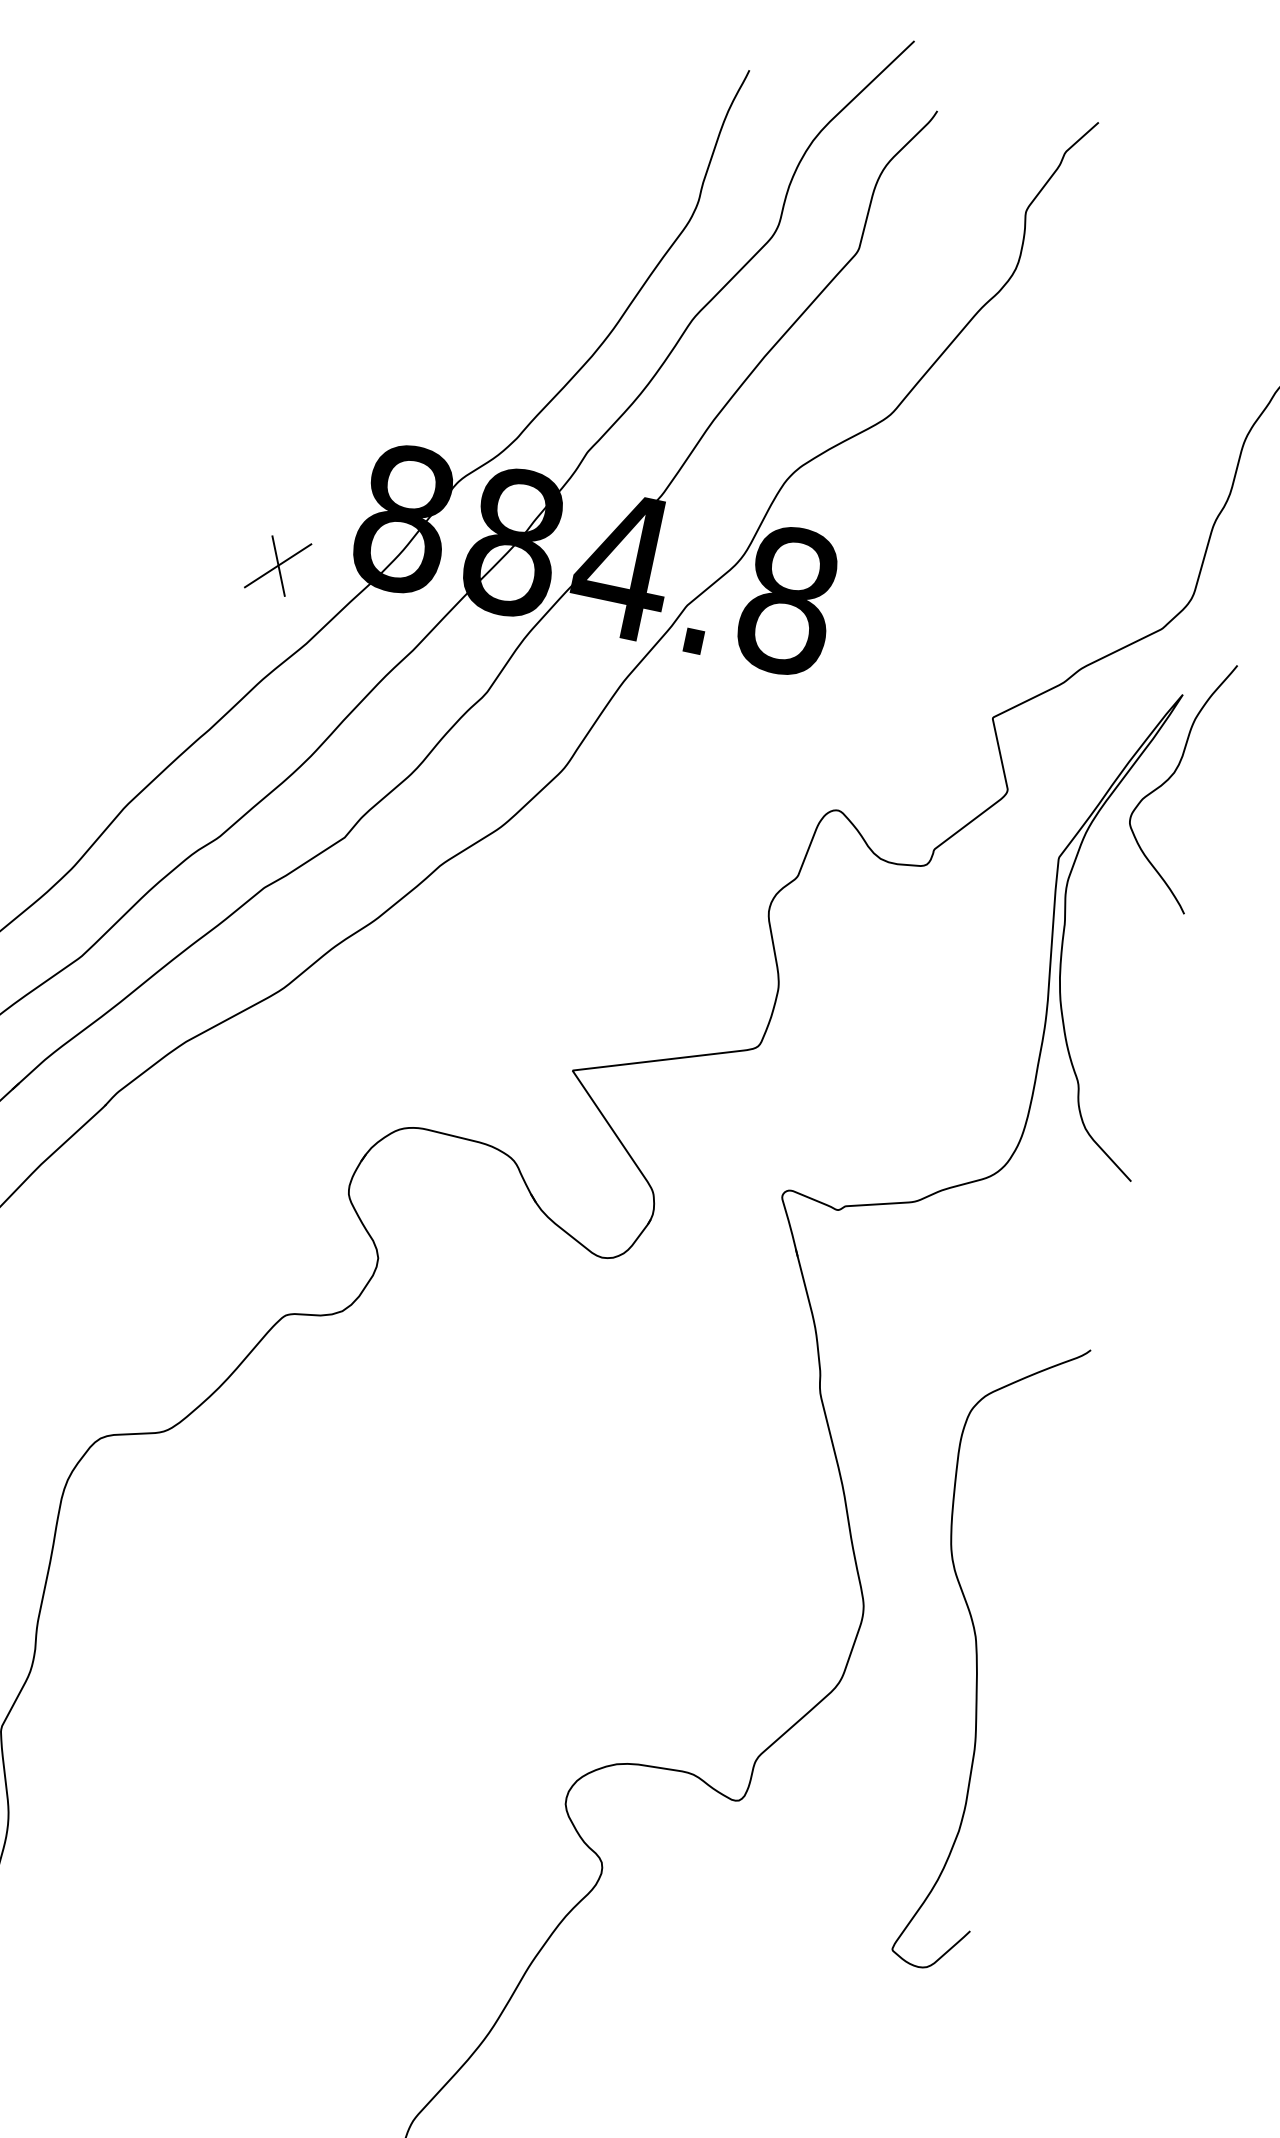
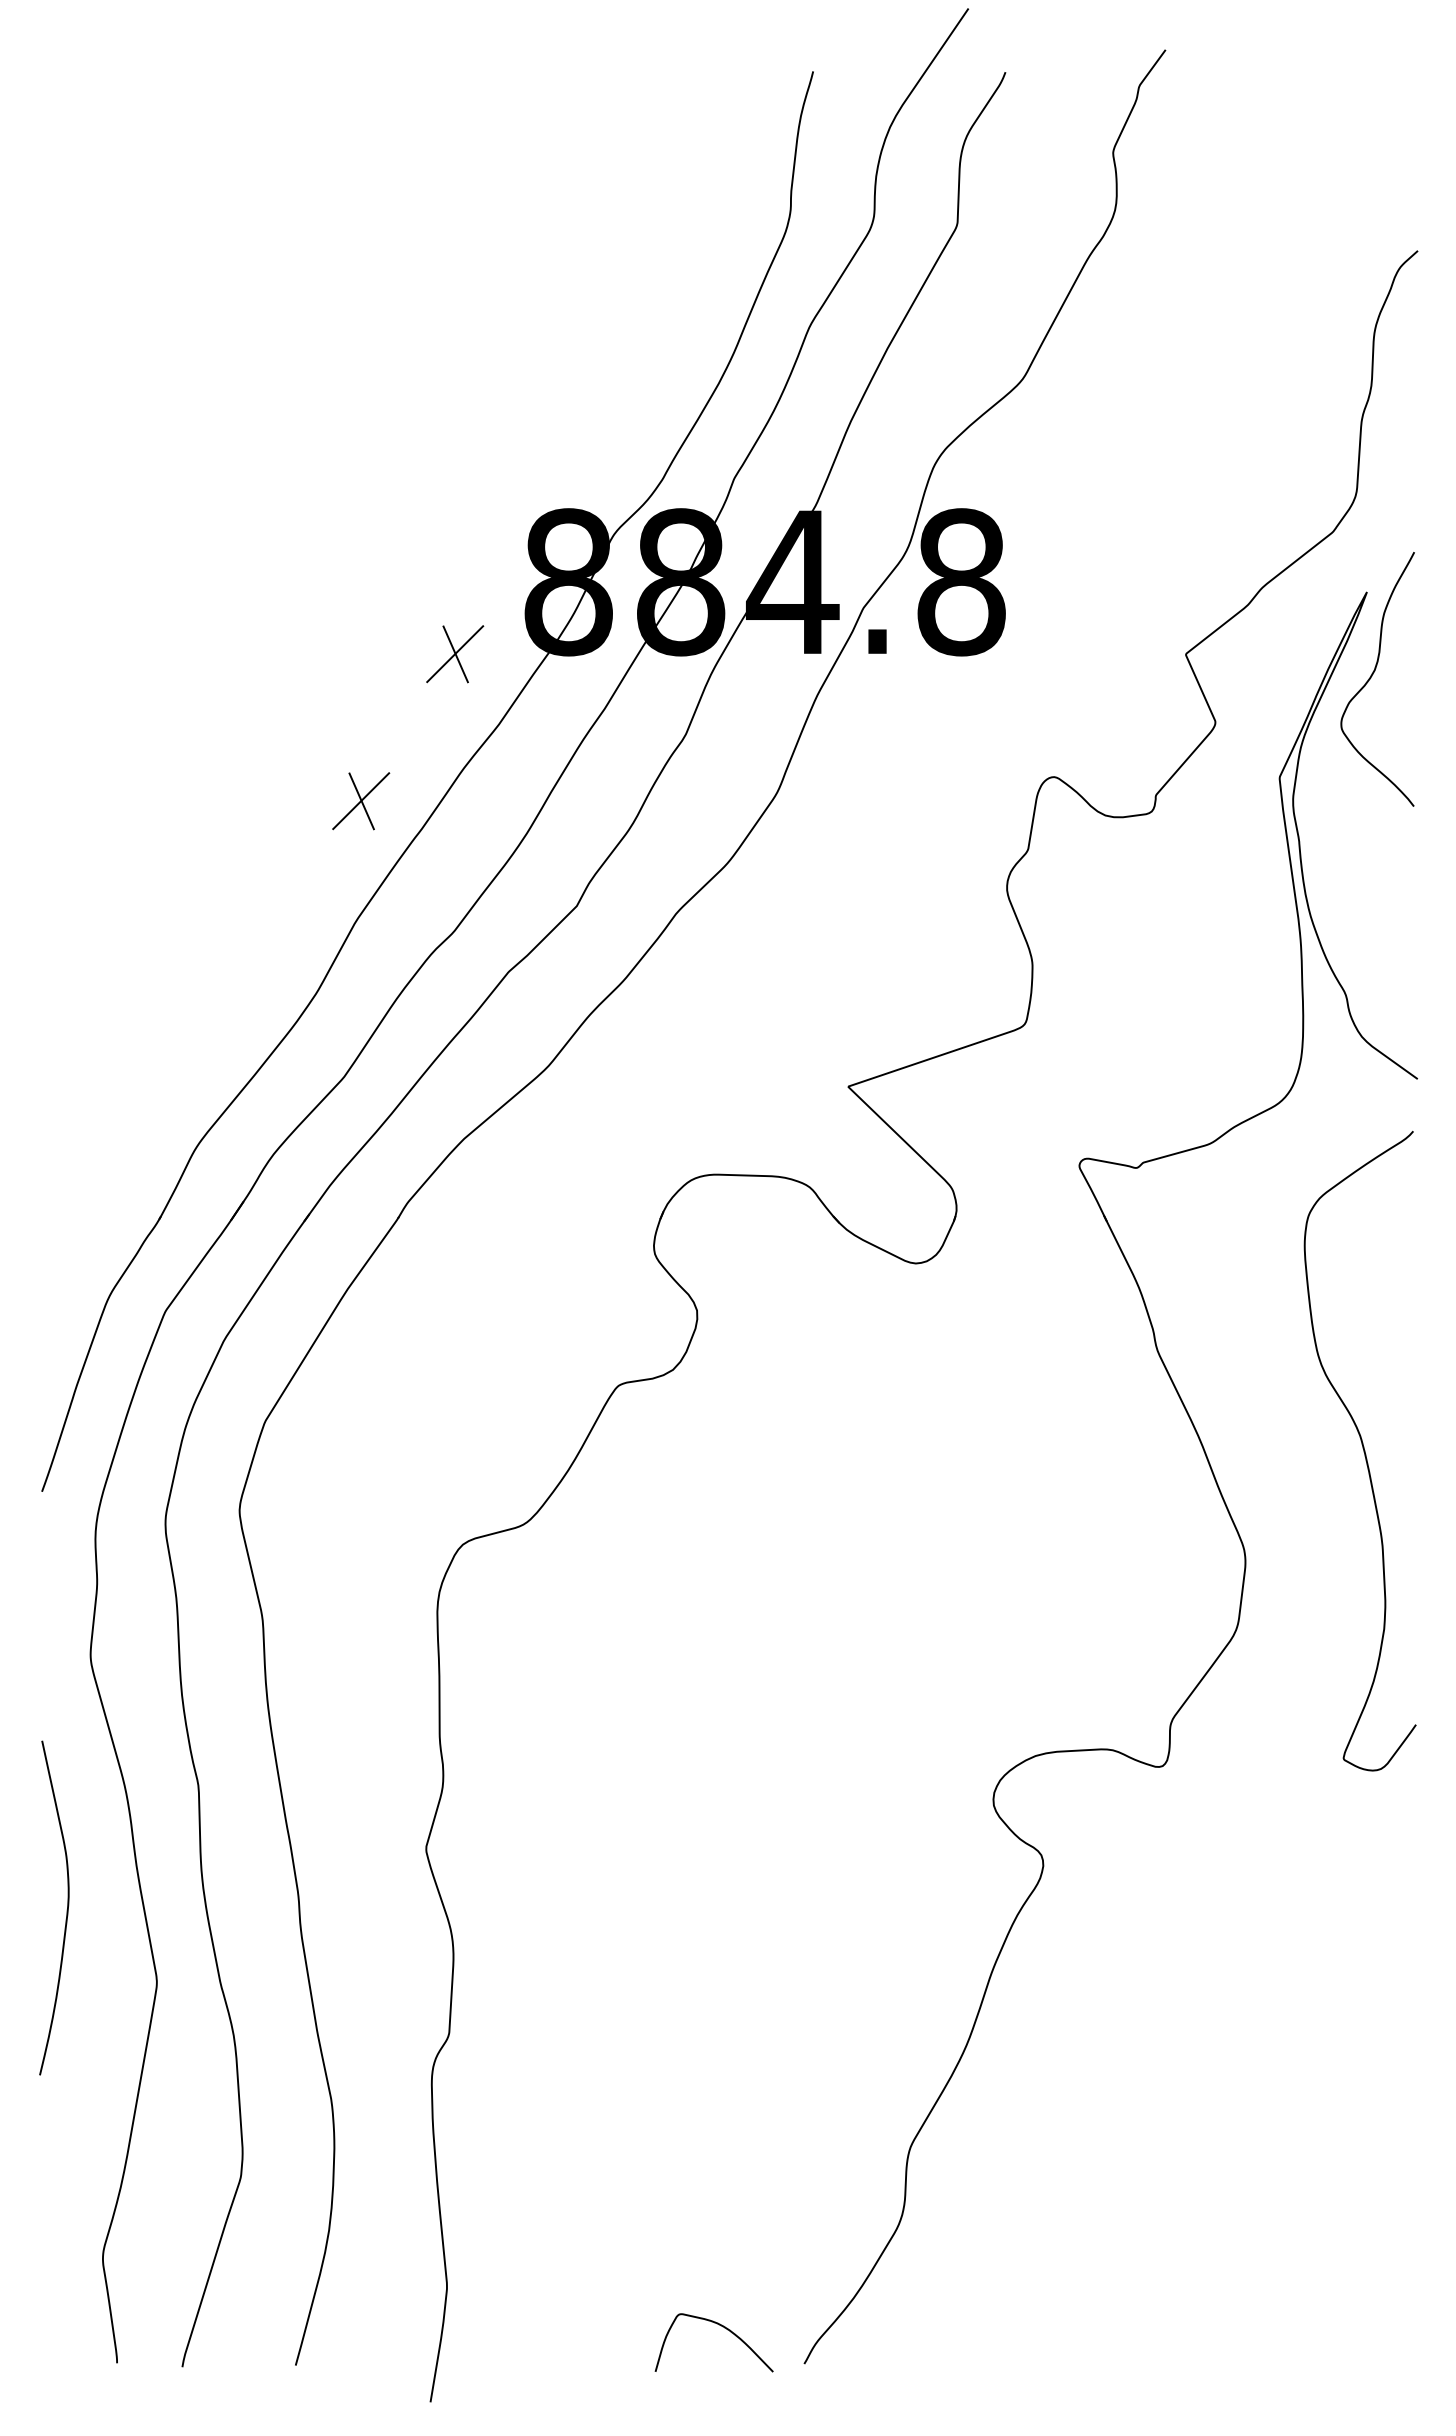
part: (155, 690) -> (361, 801), added
curve: (975, 1649) -> (1362, 1448), moved

